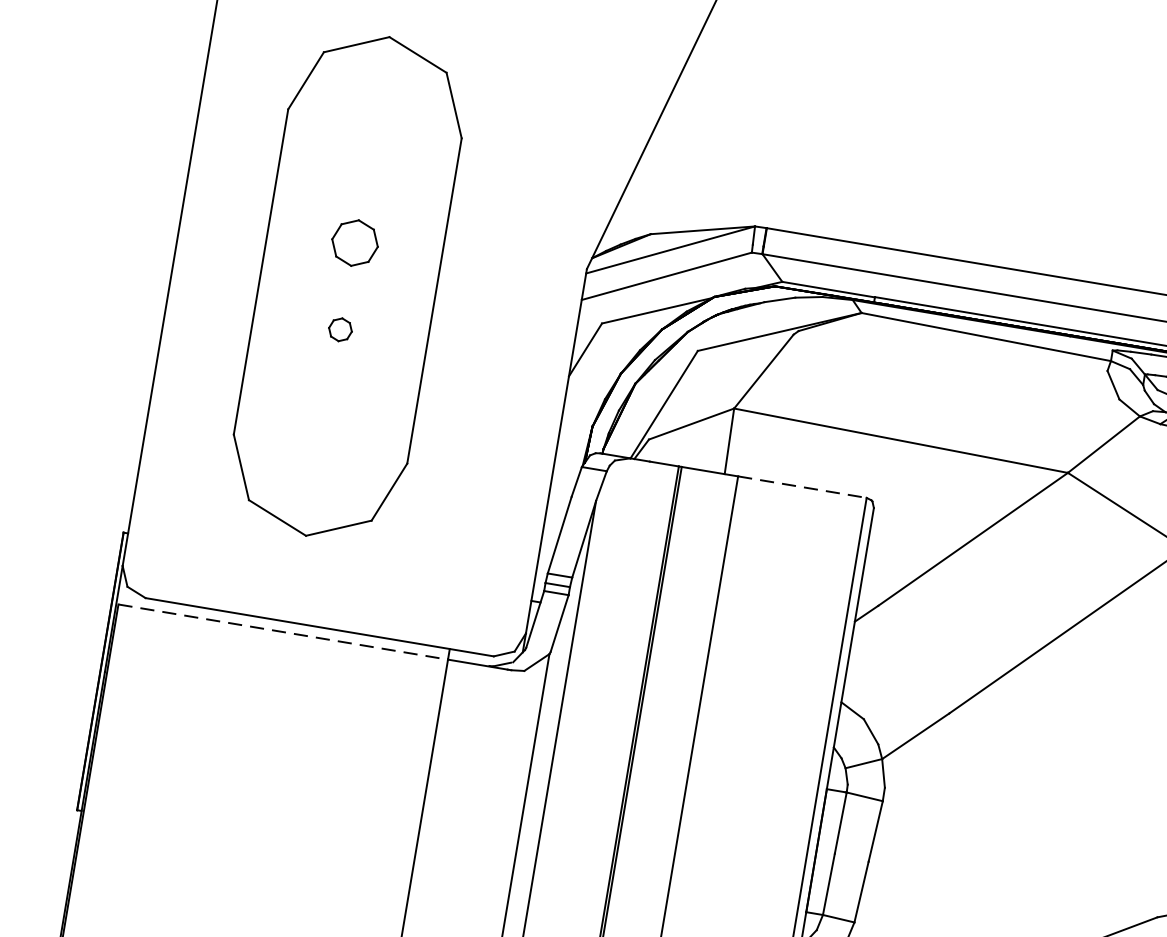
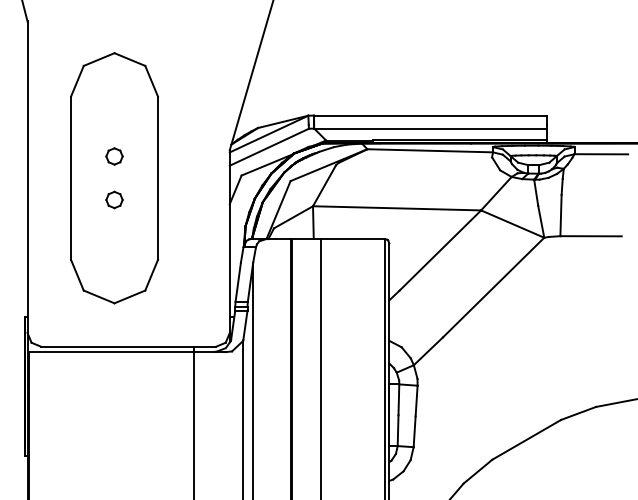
part: (354, 243) -> (114, 156), size x0.71
part: (340, 328) -> (114, 199), size x1.43
line: (803, 488) -> (353, 239), dashed -> solid
line: (283, 632) -> (111, 352), dashed -> solid

